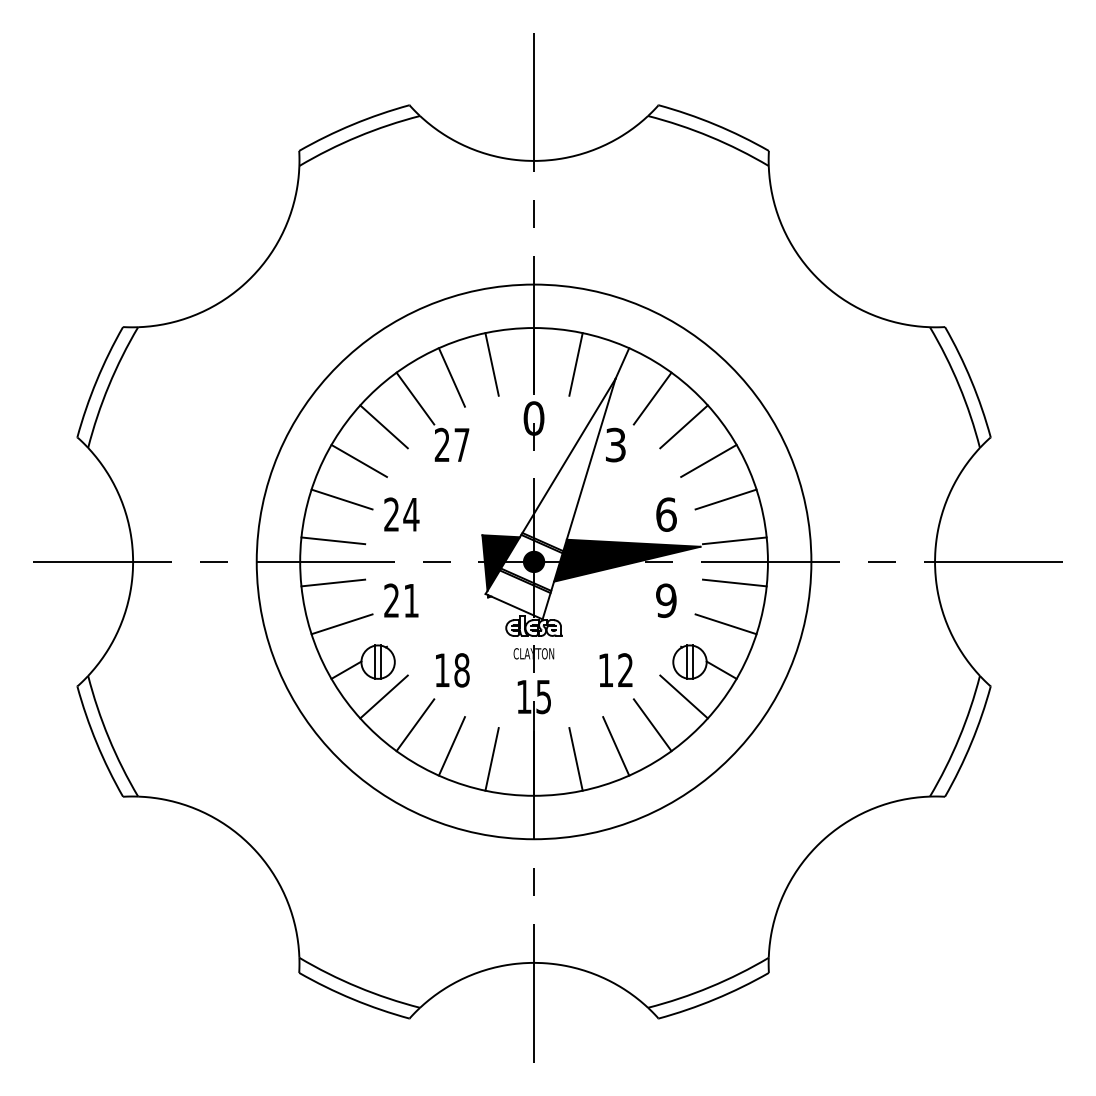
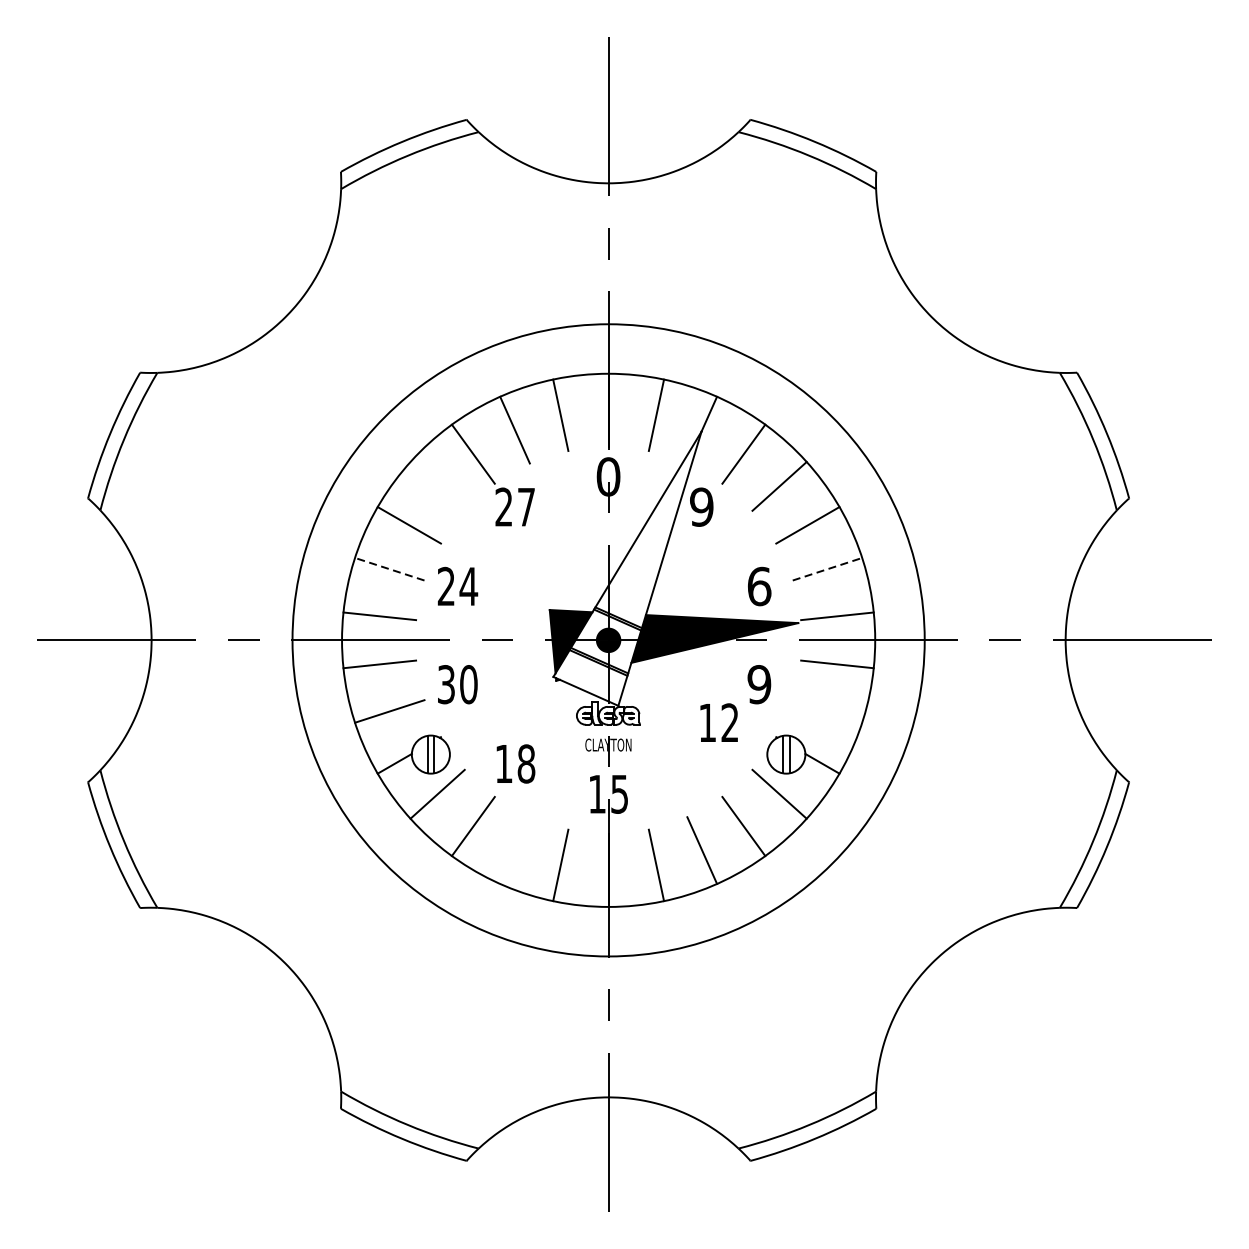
line: (383, 426) -> (437, 486), removed
text: (615, 444) -> (701, 506), 3 -> 9
line: (341, 499) -> (389, 569), solid -> dashed
line: (726, 499) -> (827, 569), solid -> dashed
text: (401, 600) -> (457, 684), 21 -> 30
line: (725, 624) -> (826, 711), removed
text: (615, 669) -> (718, 721), moved
line: (451, 746) -> (514, 850), removed

